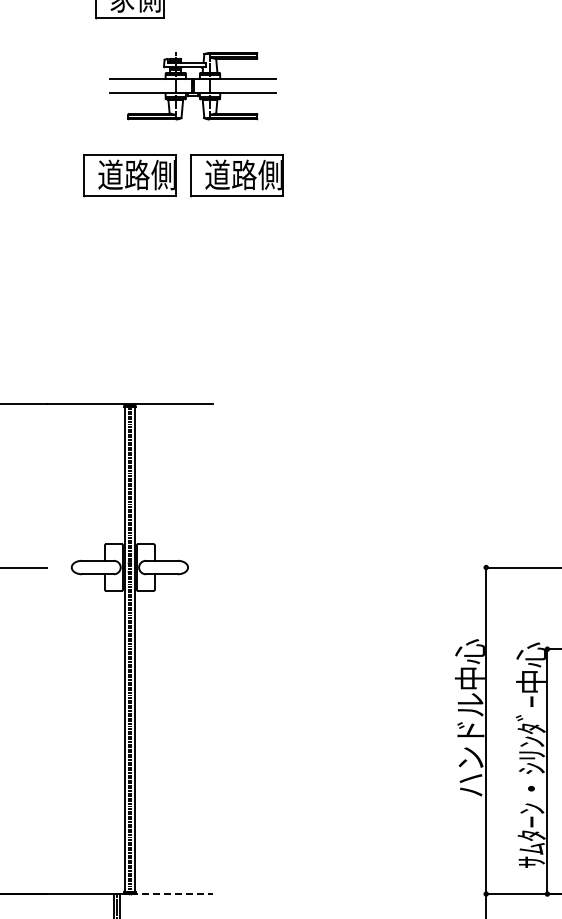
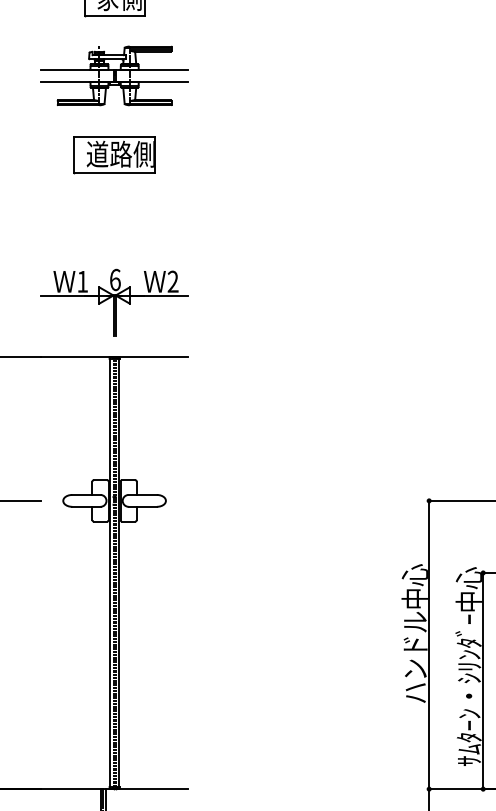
part: (192, 86) -> (114, 76), moved
part: (236, 175) -> (208, 154), removed
part: (129, 342) -> (114, 302), added
line: (171, 894) -> (151, 789), dashed -> solid

